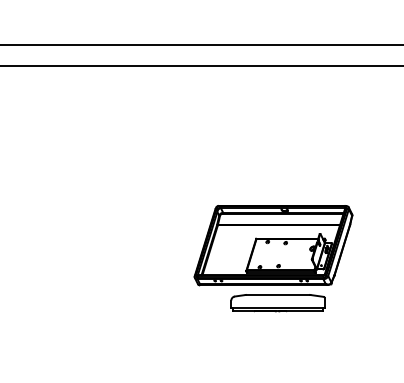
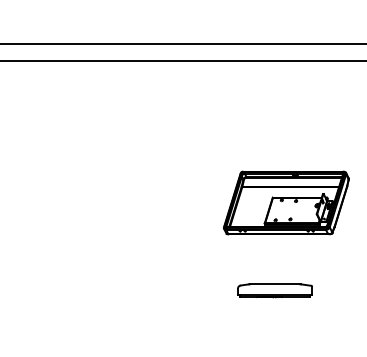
part: (277, 302) -> (274, 290), moved

